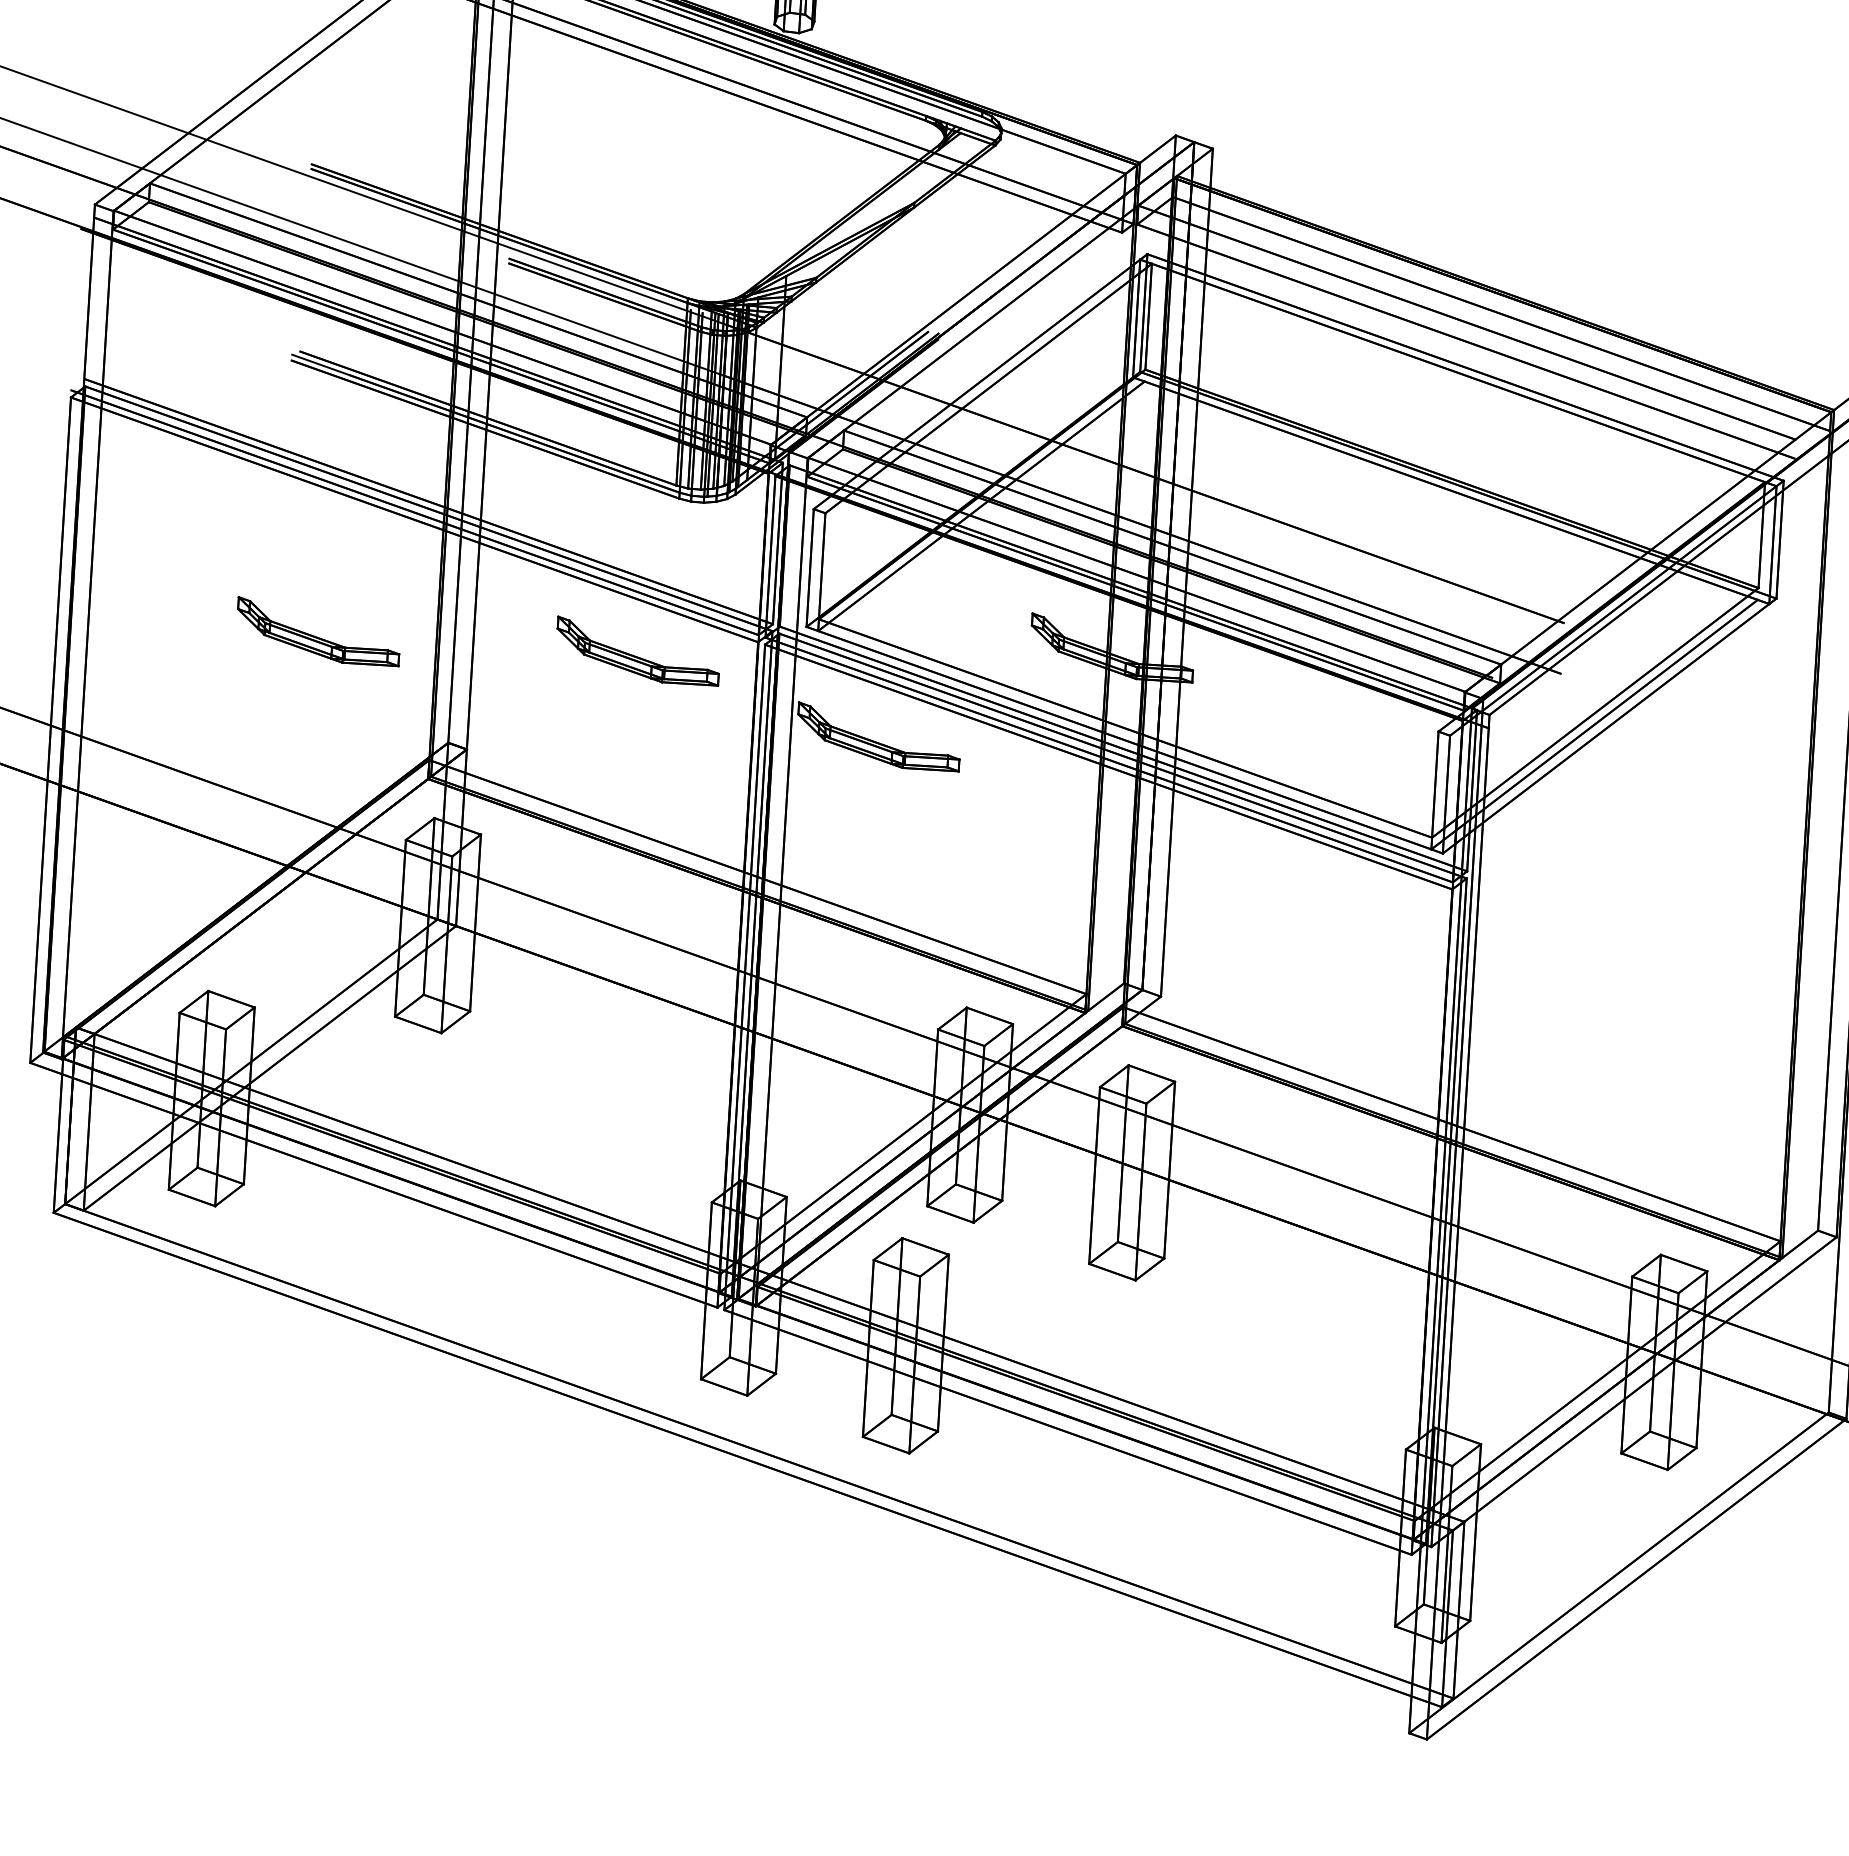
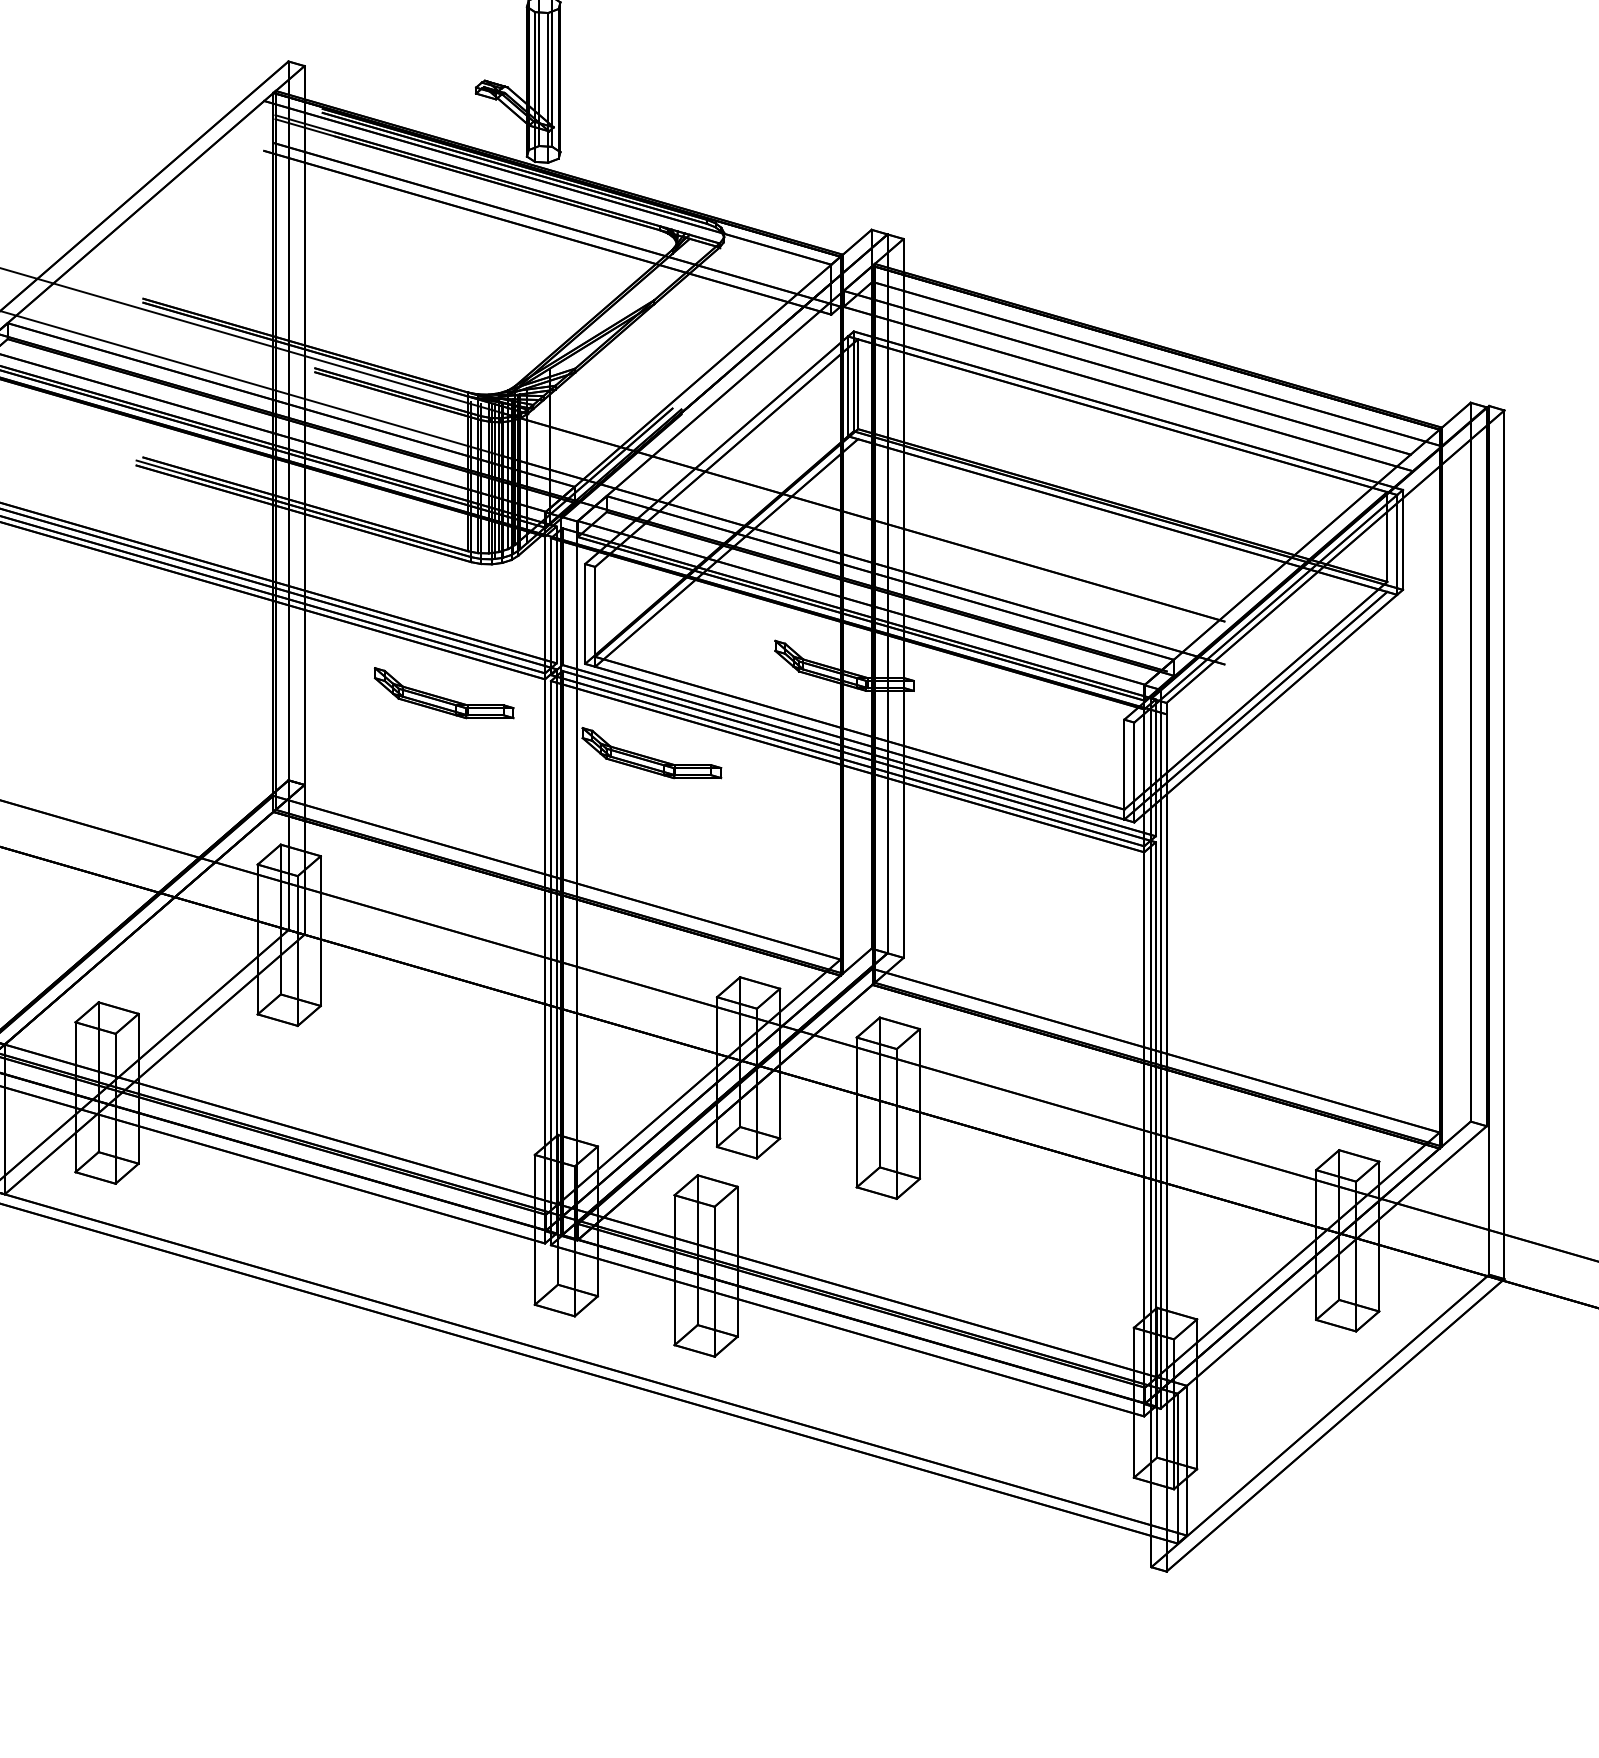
part: (318, 632) -> (173, 693), removed

